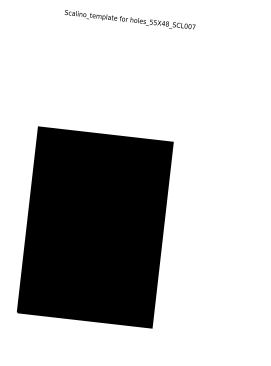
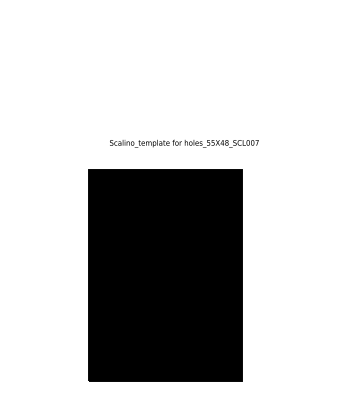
text: (130, 20) -> (184, 143), moved

